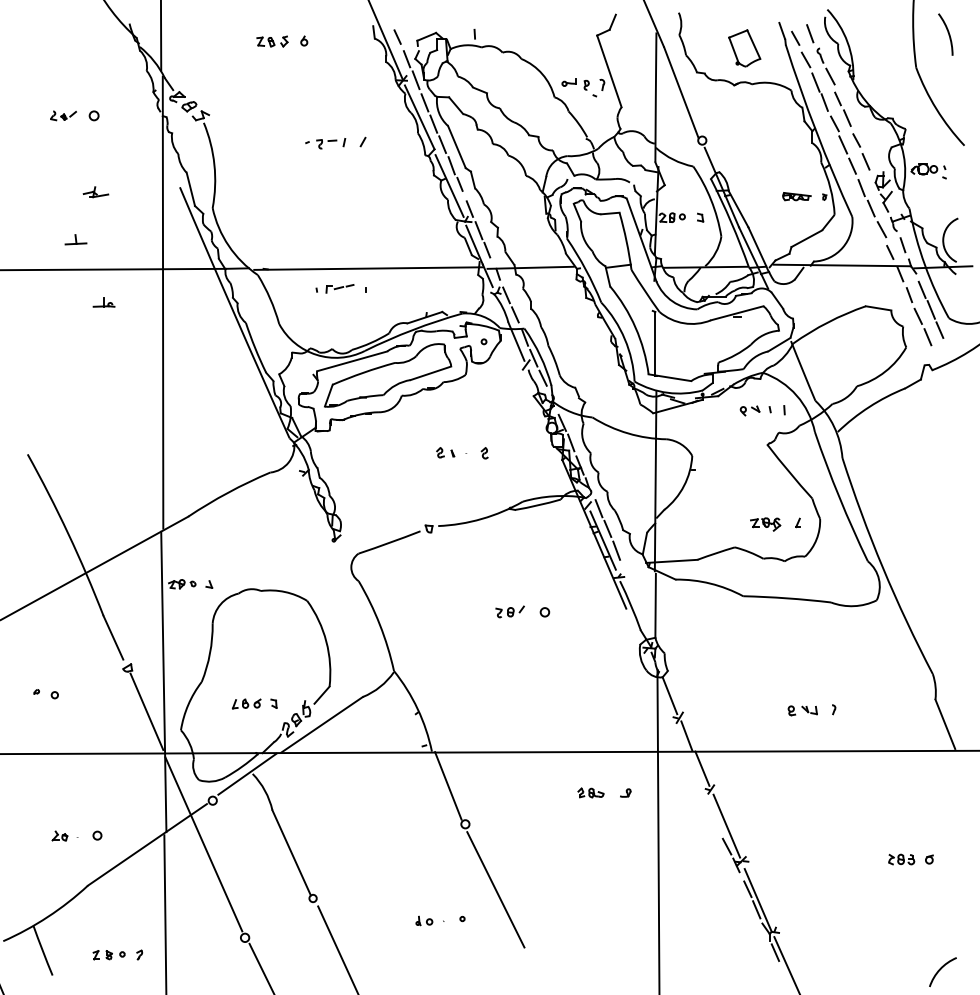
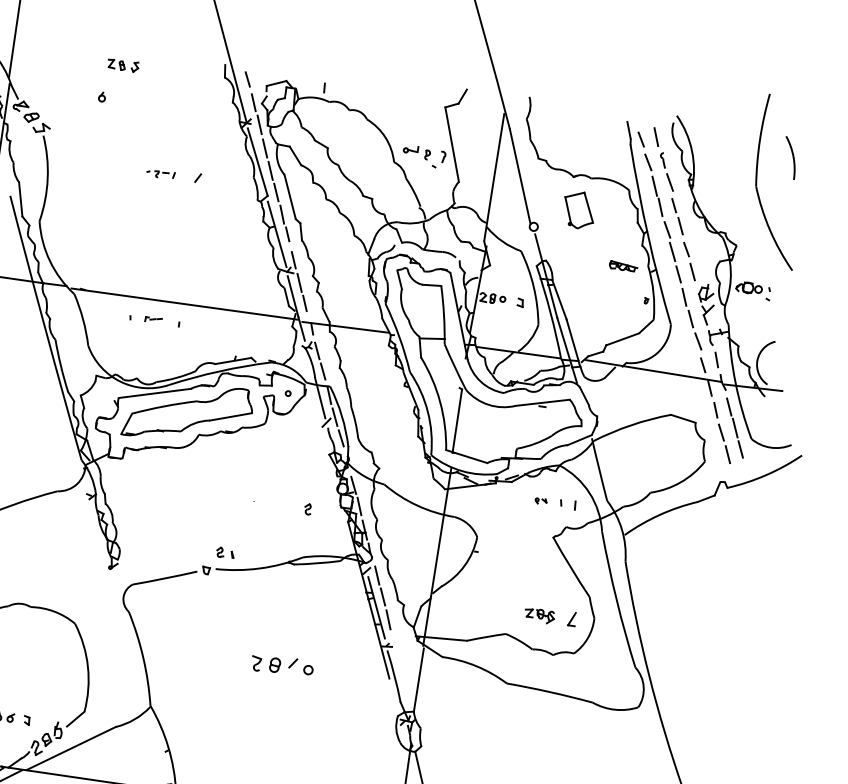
part: (304, 40) -> (102, 96), moved
part: (744, 48) -> (578, 210), moved
part: (325, 143) -> (160, 174), size x0.7
part: (796, 196) -> (623, 266), moved
part: (339, 288) -> (153, 319), size x0.6
part: (749, 410) -> (540, 500), size x0.6
part: (445, 452) -> (225, 552), moved
part: (484, 453) -> (307, 509), moved
part: (797, 522) -> (571, 618), size x1.6
part: (509, 611) -> (273, 664), size x1.6

